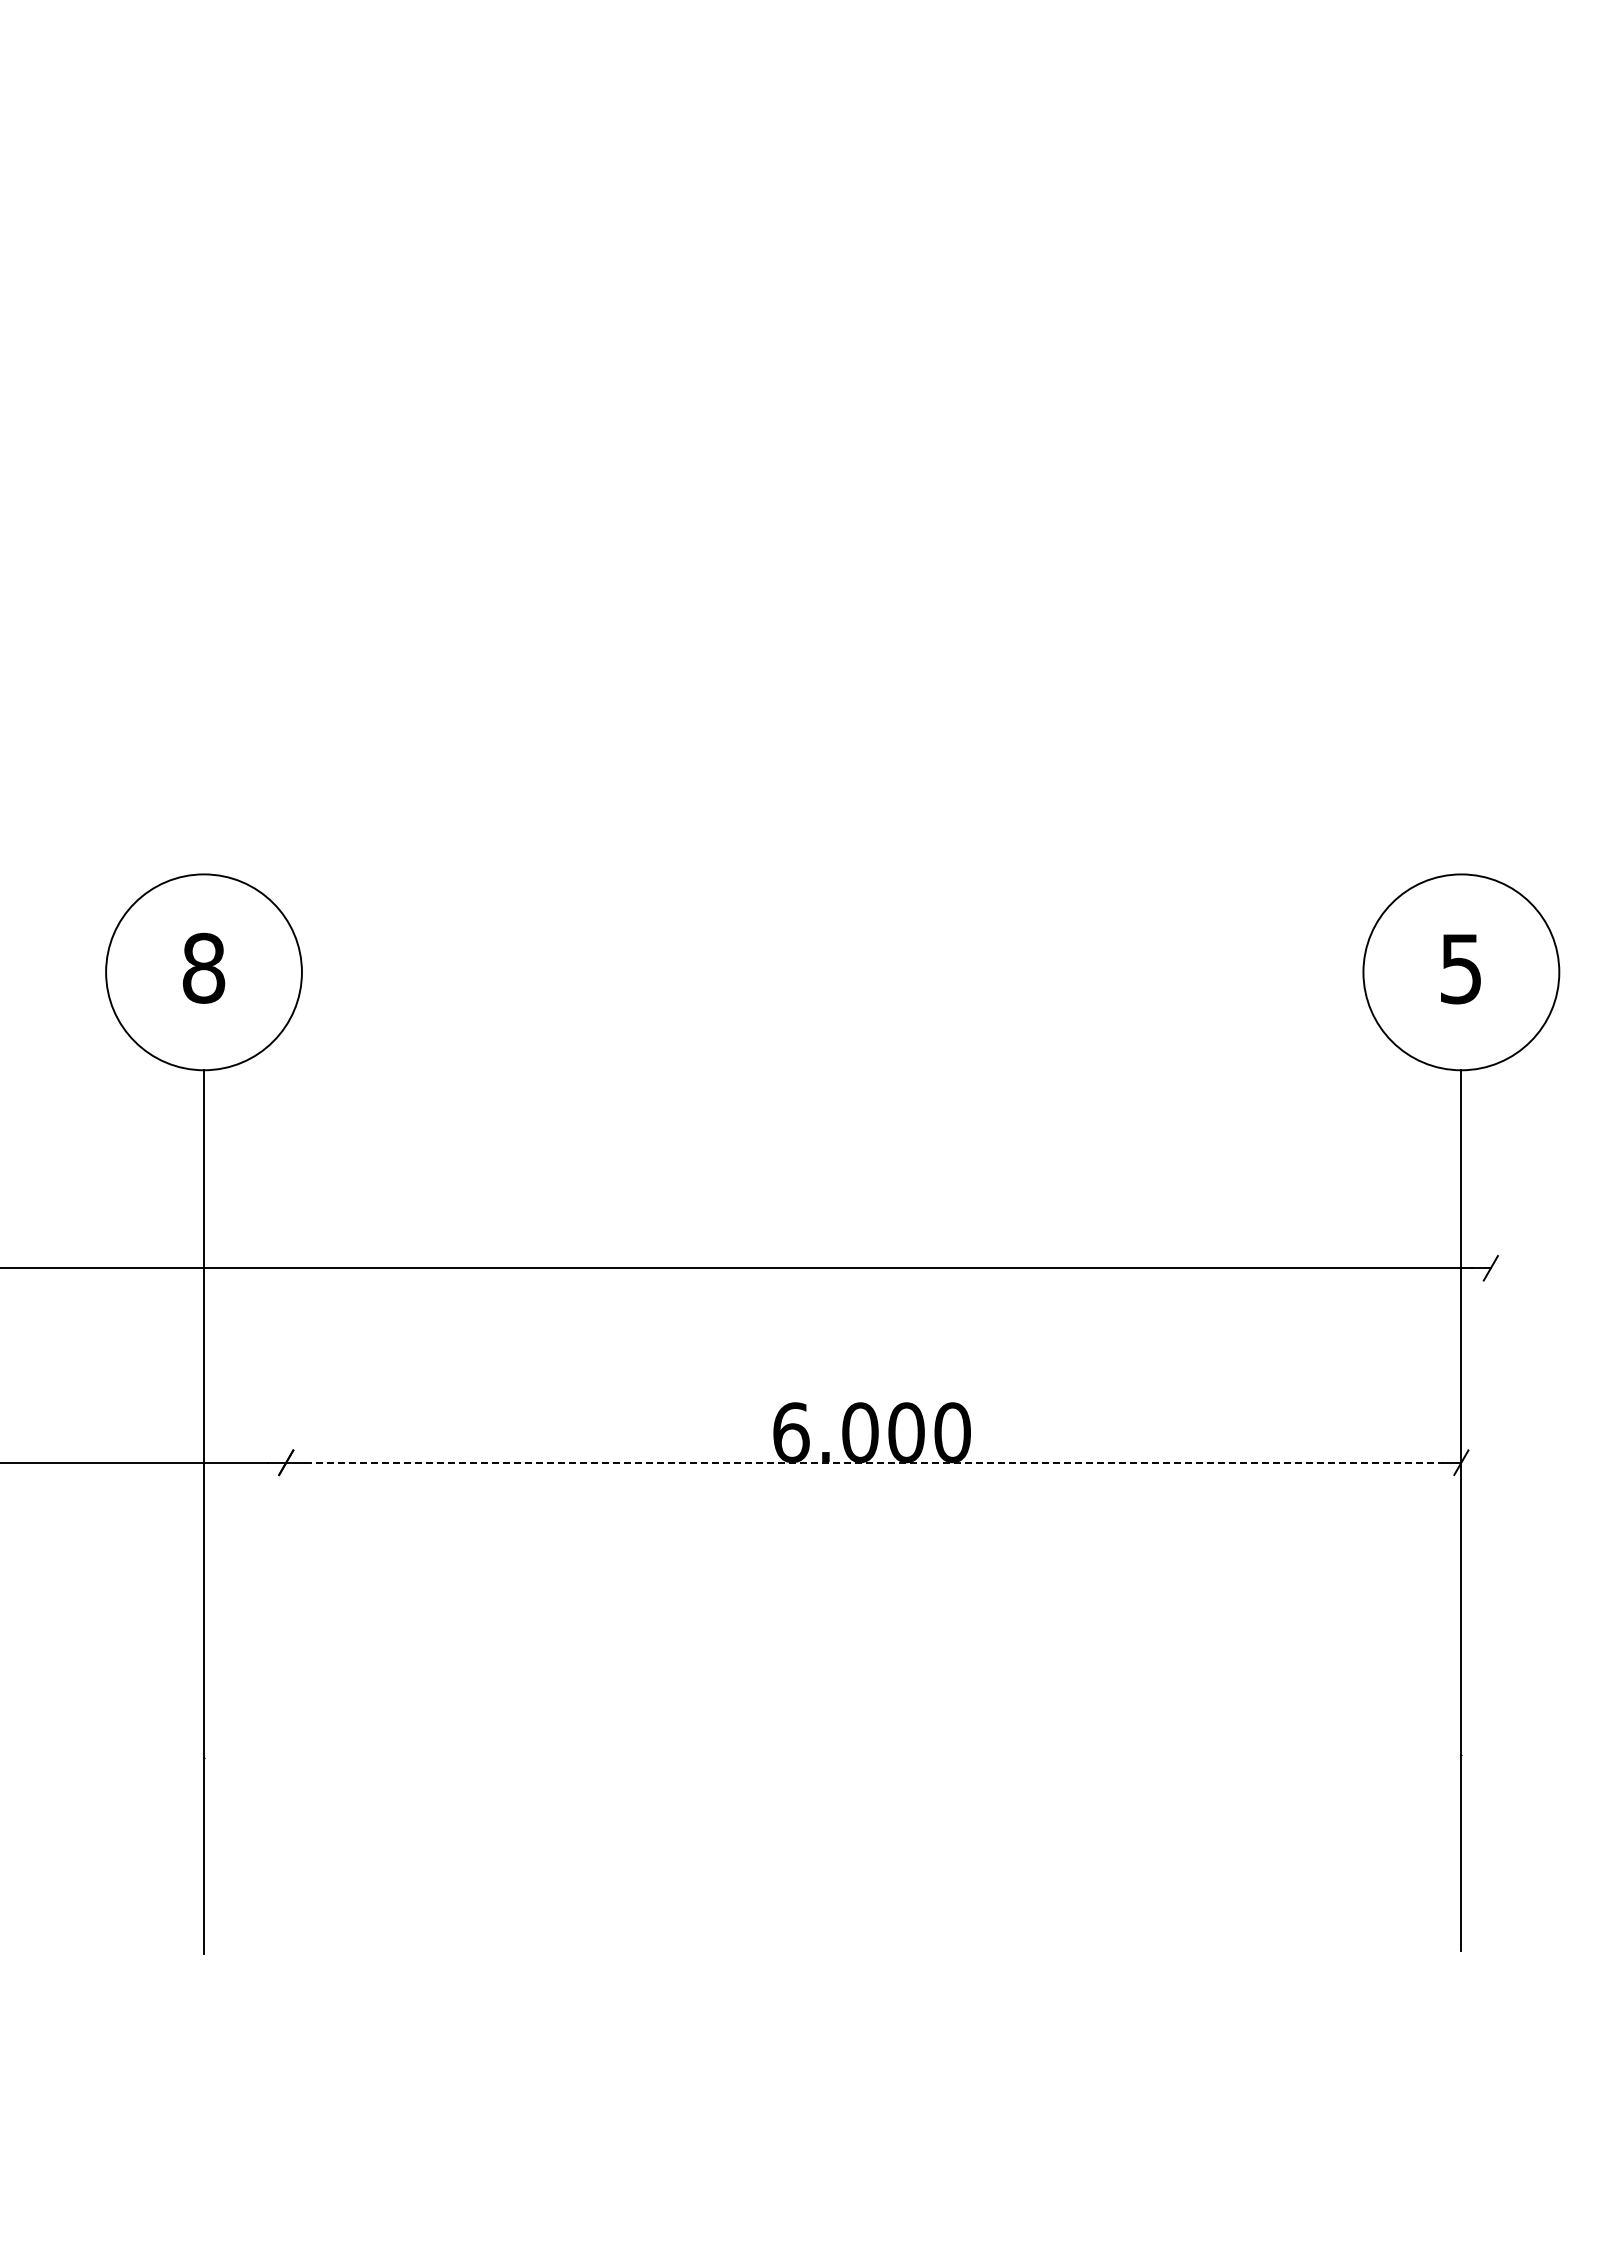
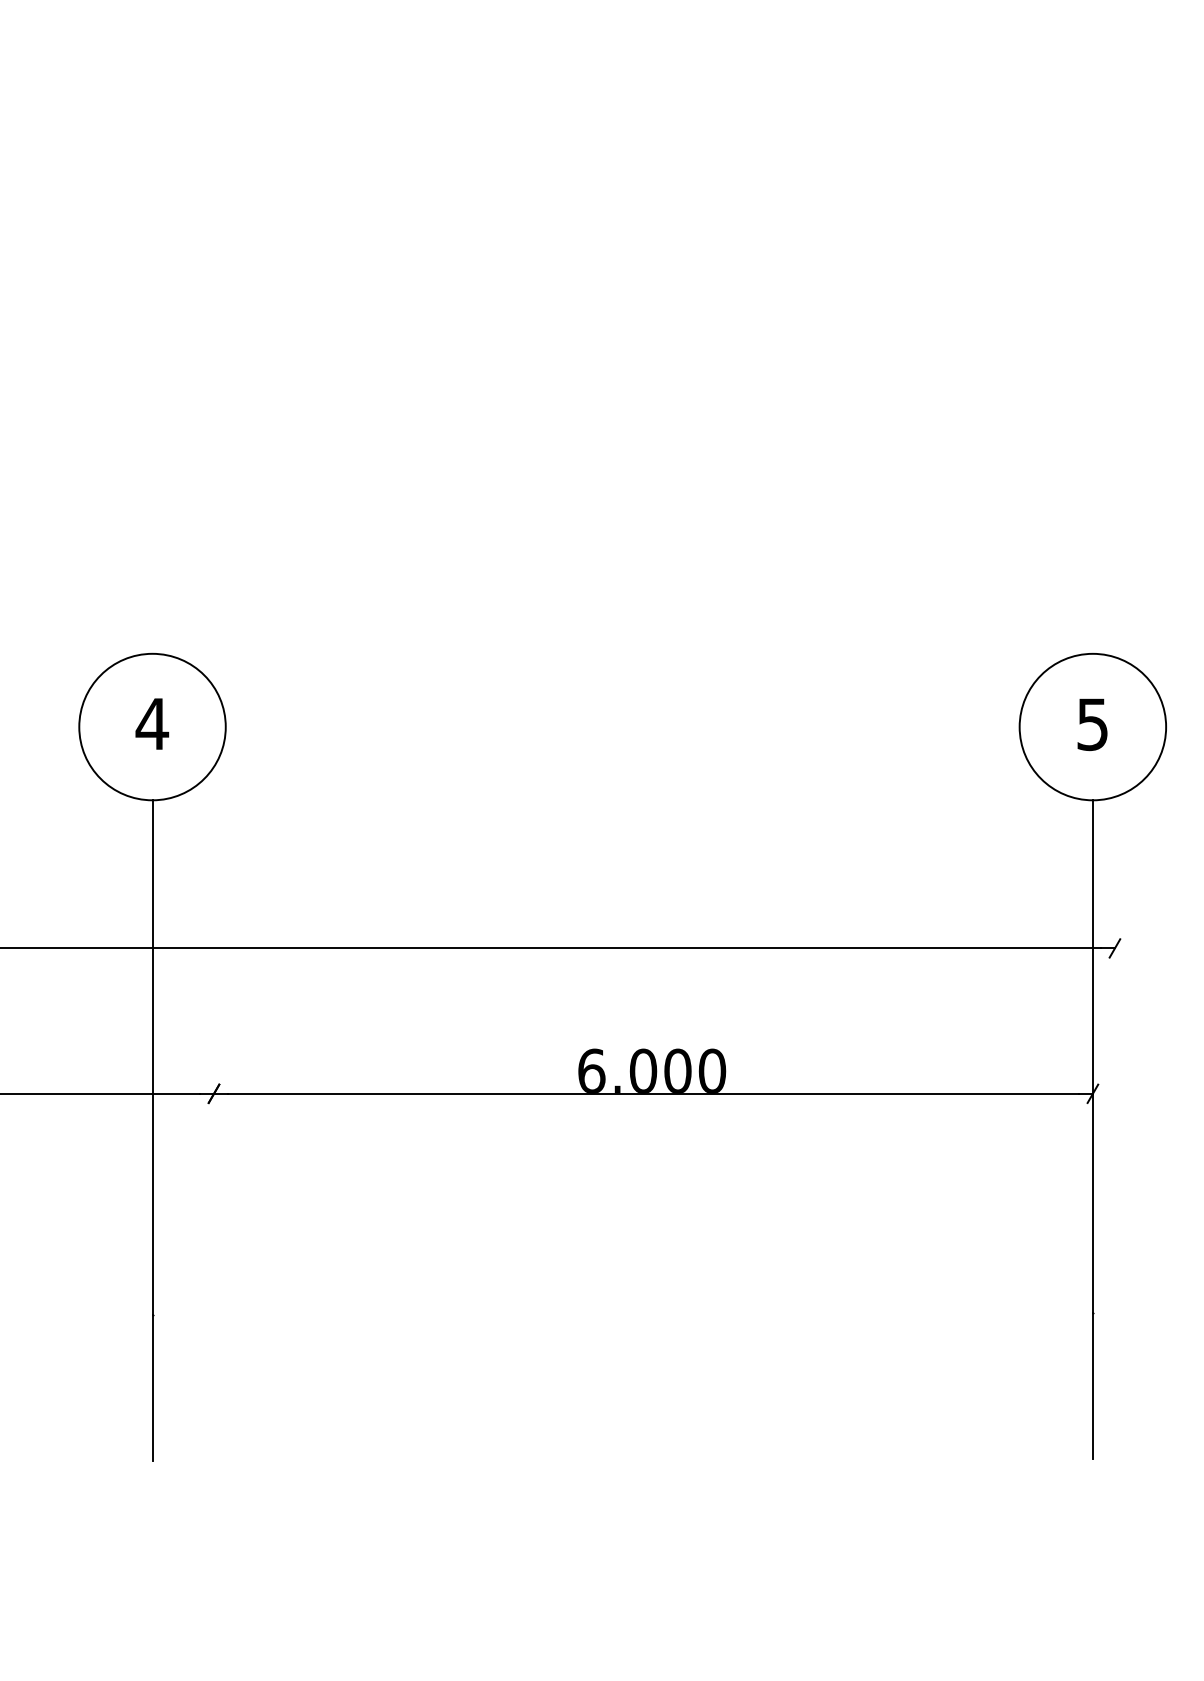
text: (203, 967) -> (152, 723), 8 -> 4
line: (873, 1462) -> (653, 1093), dashed -> solid

